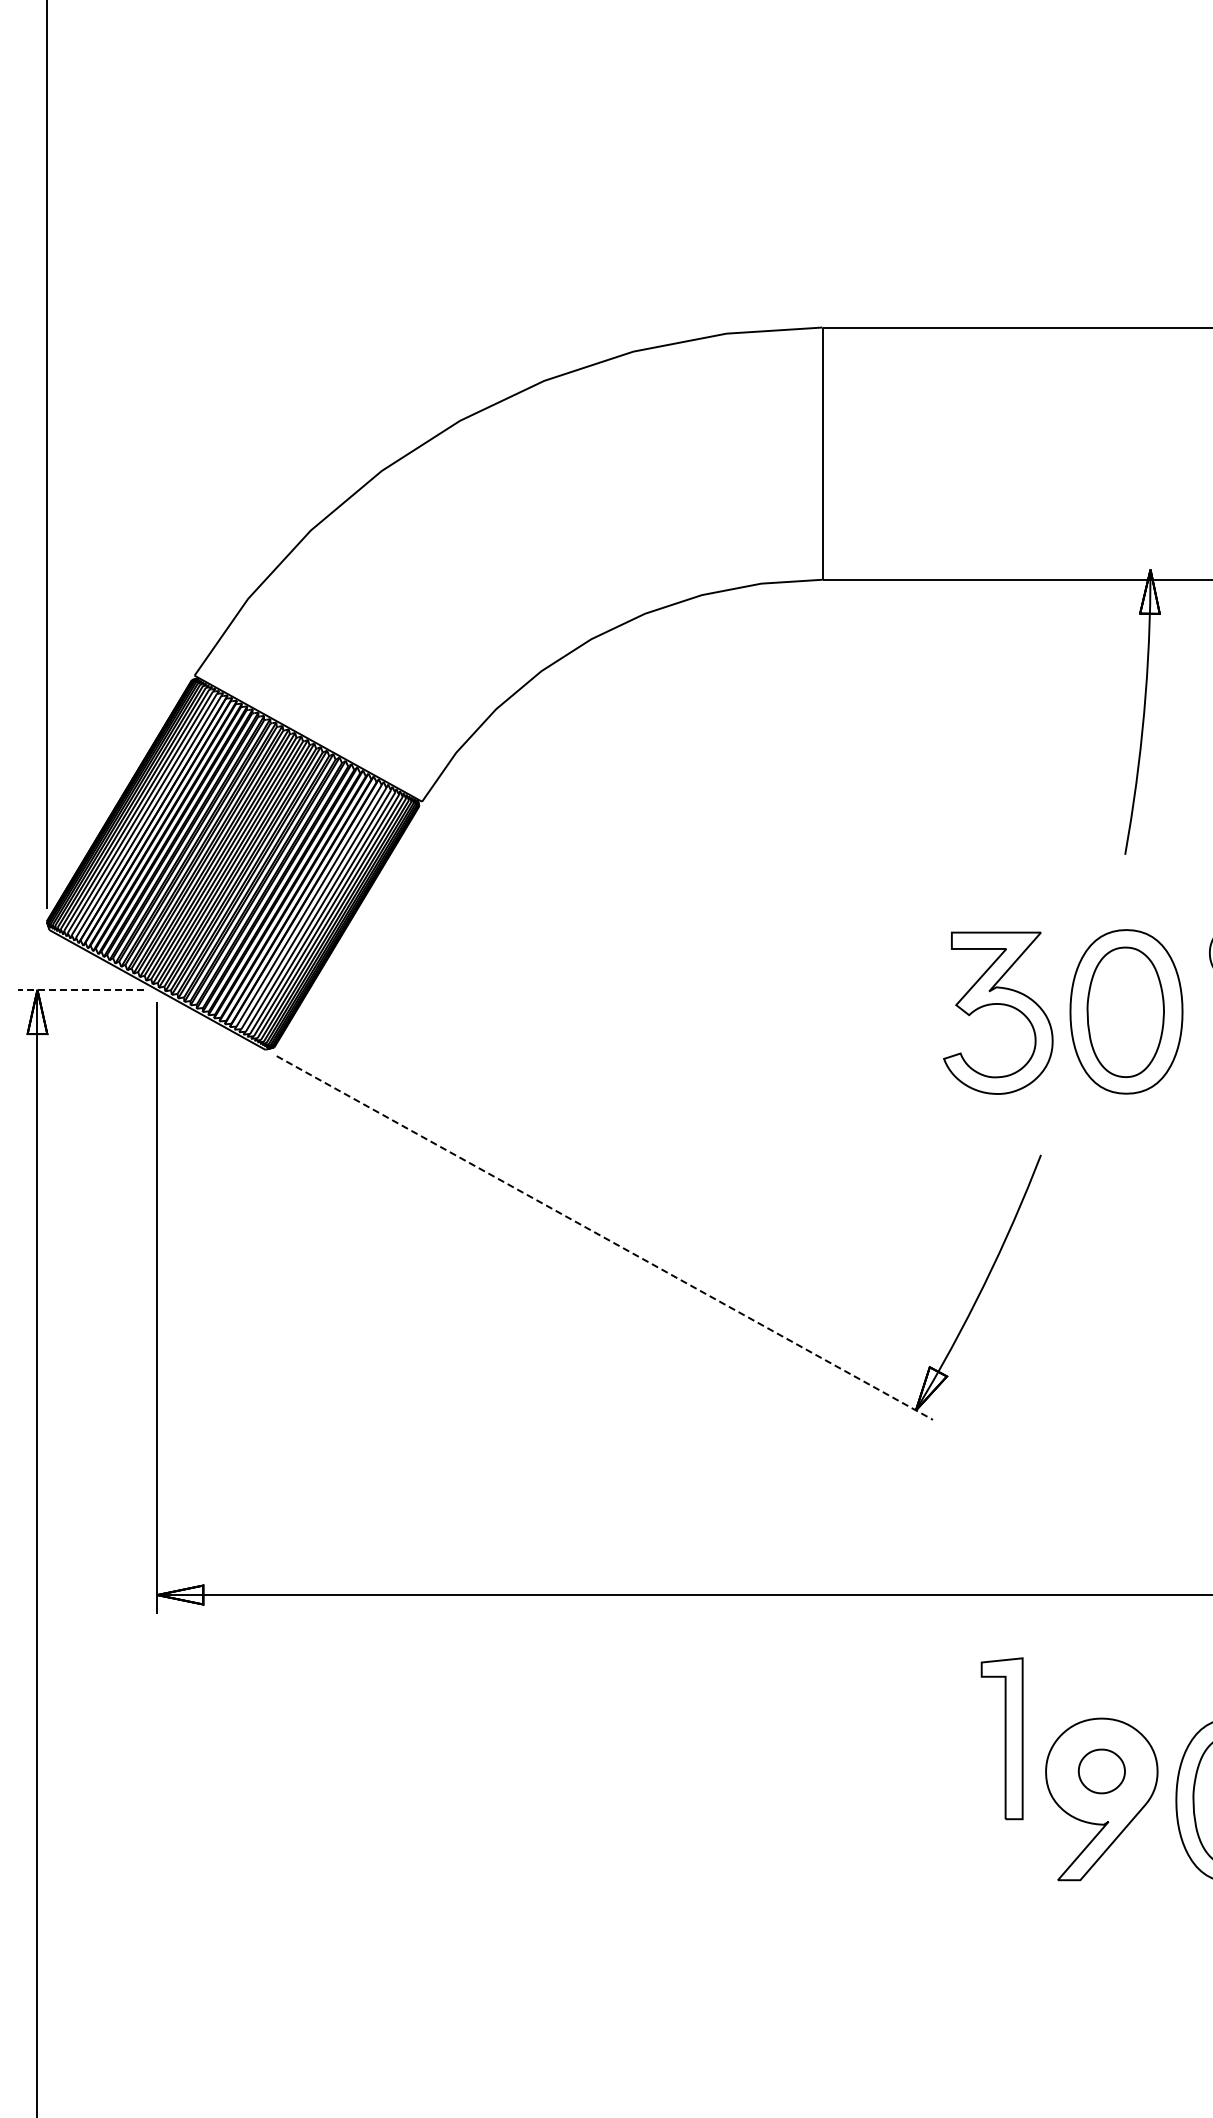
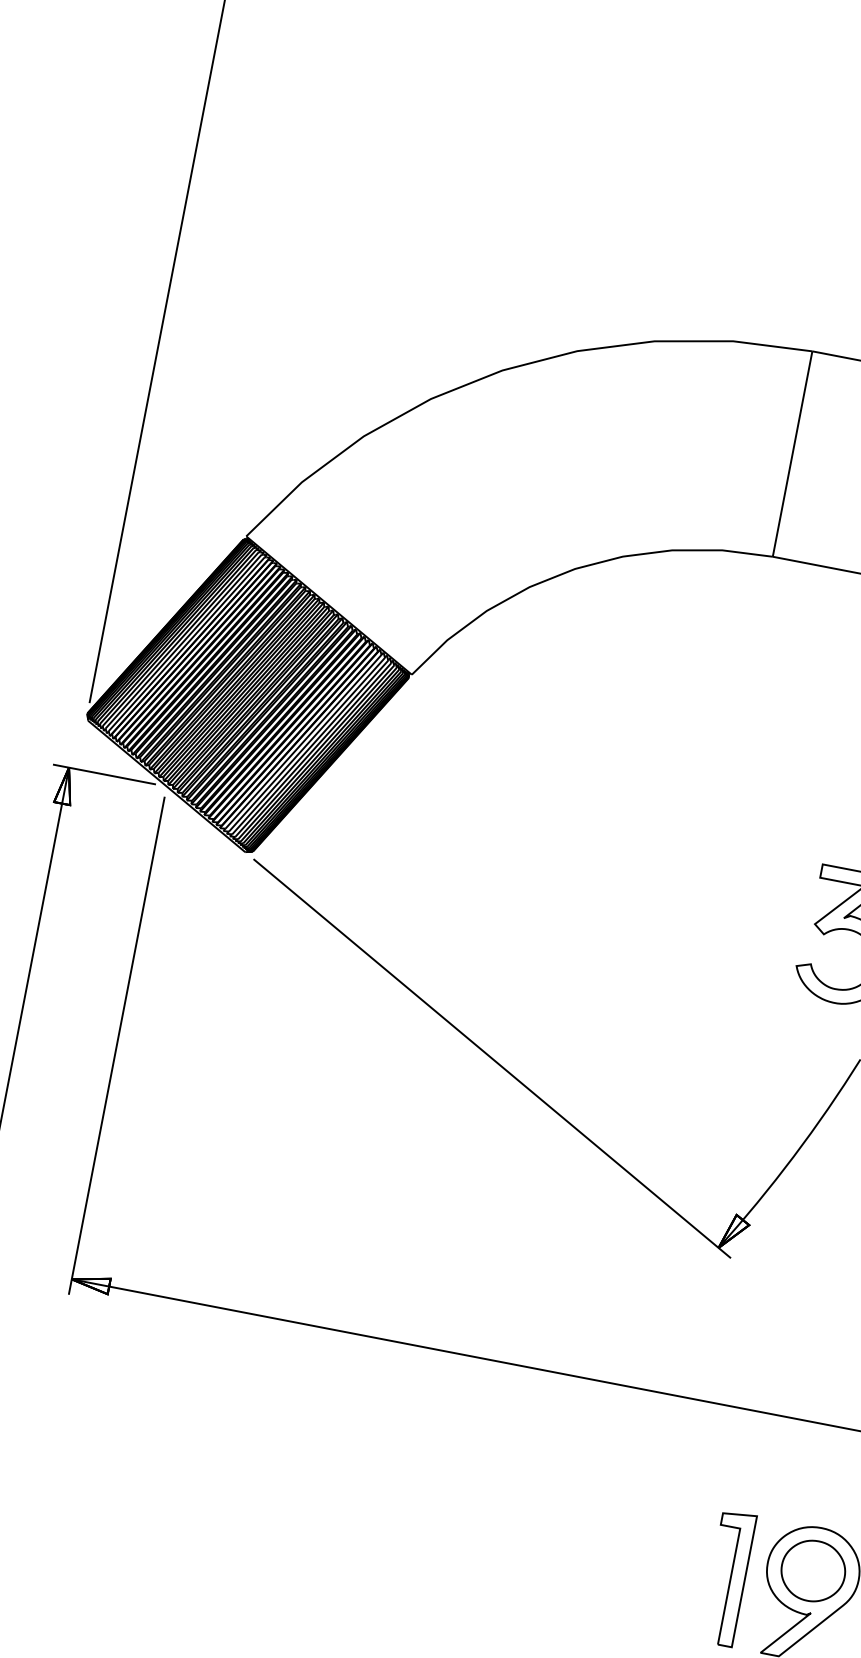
line: (80, 989) -> (104, 774), dashed -> solid
line: (605, 1238) -> (492, 1059), dashed -> solid
part: (1001, 1738) -> (727, 1578), moved
part: (1101, 1771) -> (813, 1571), size x1.67

